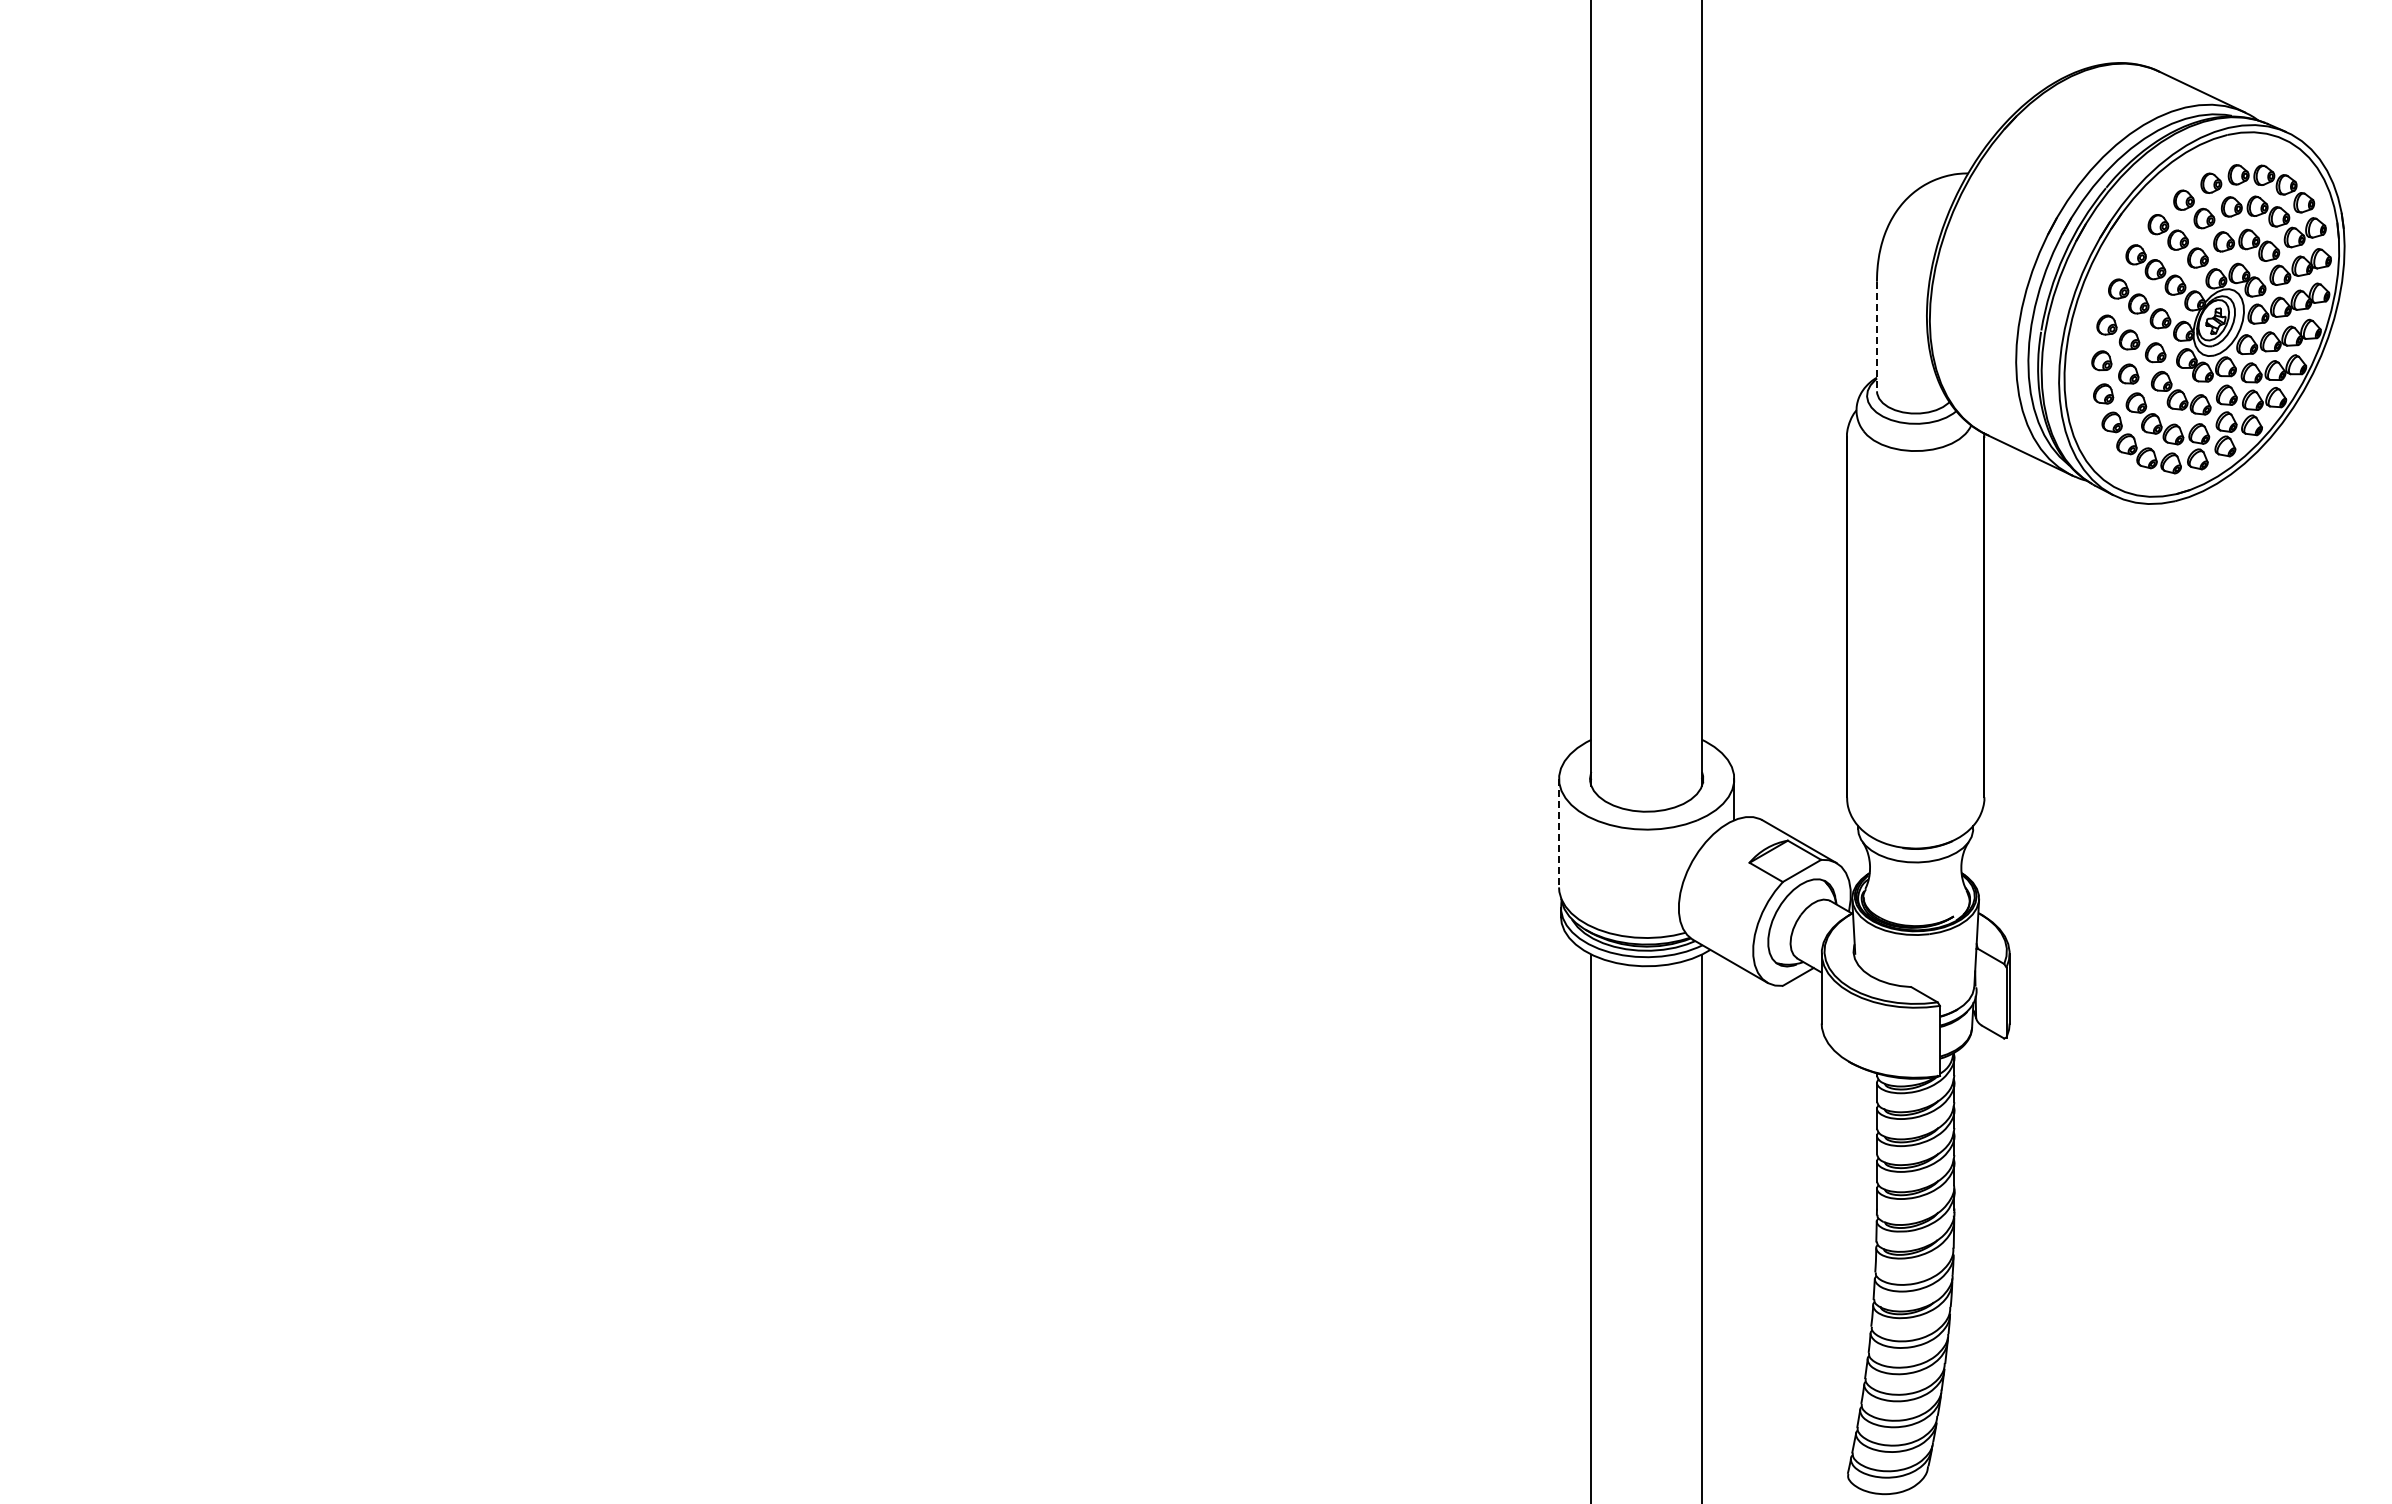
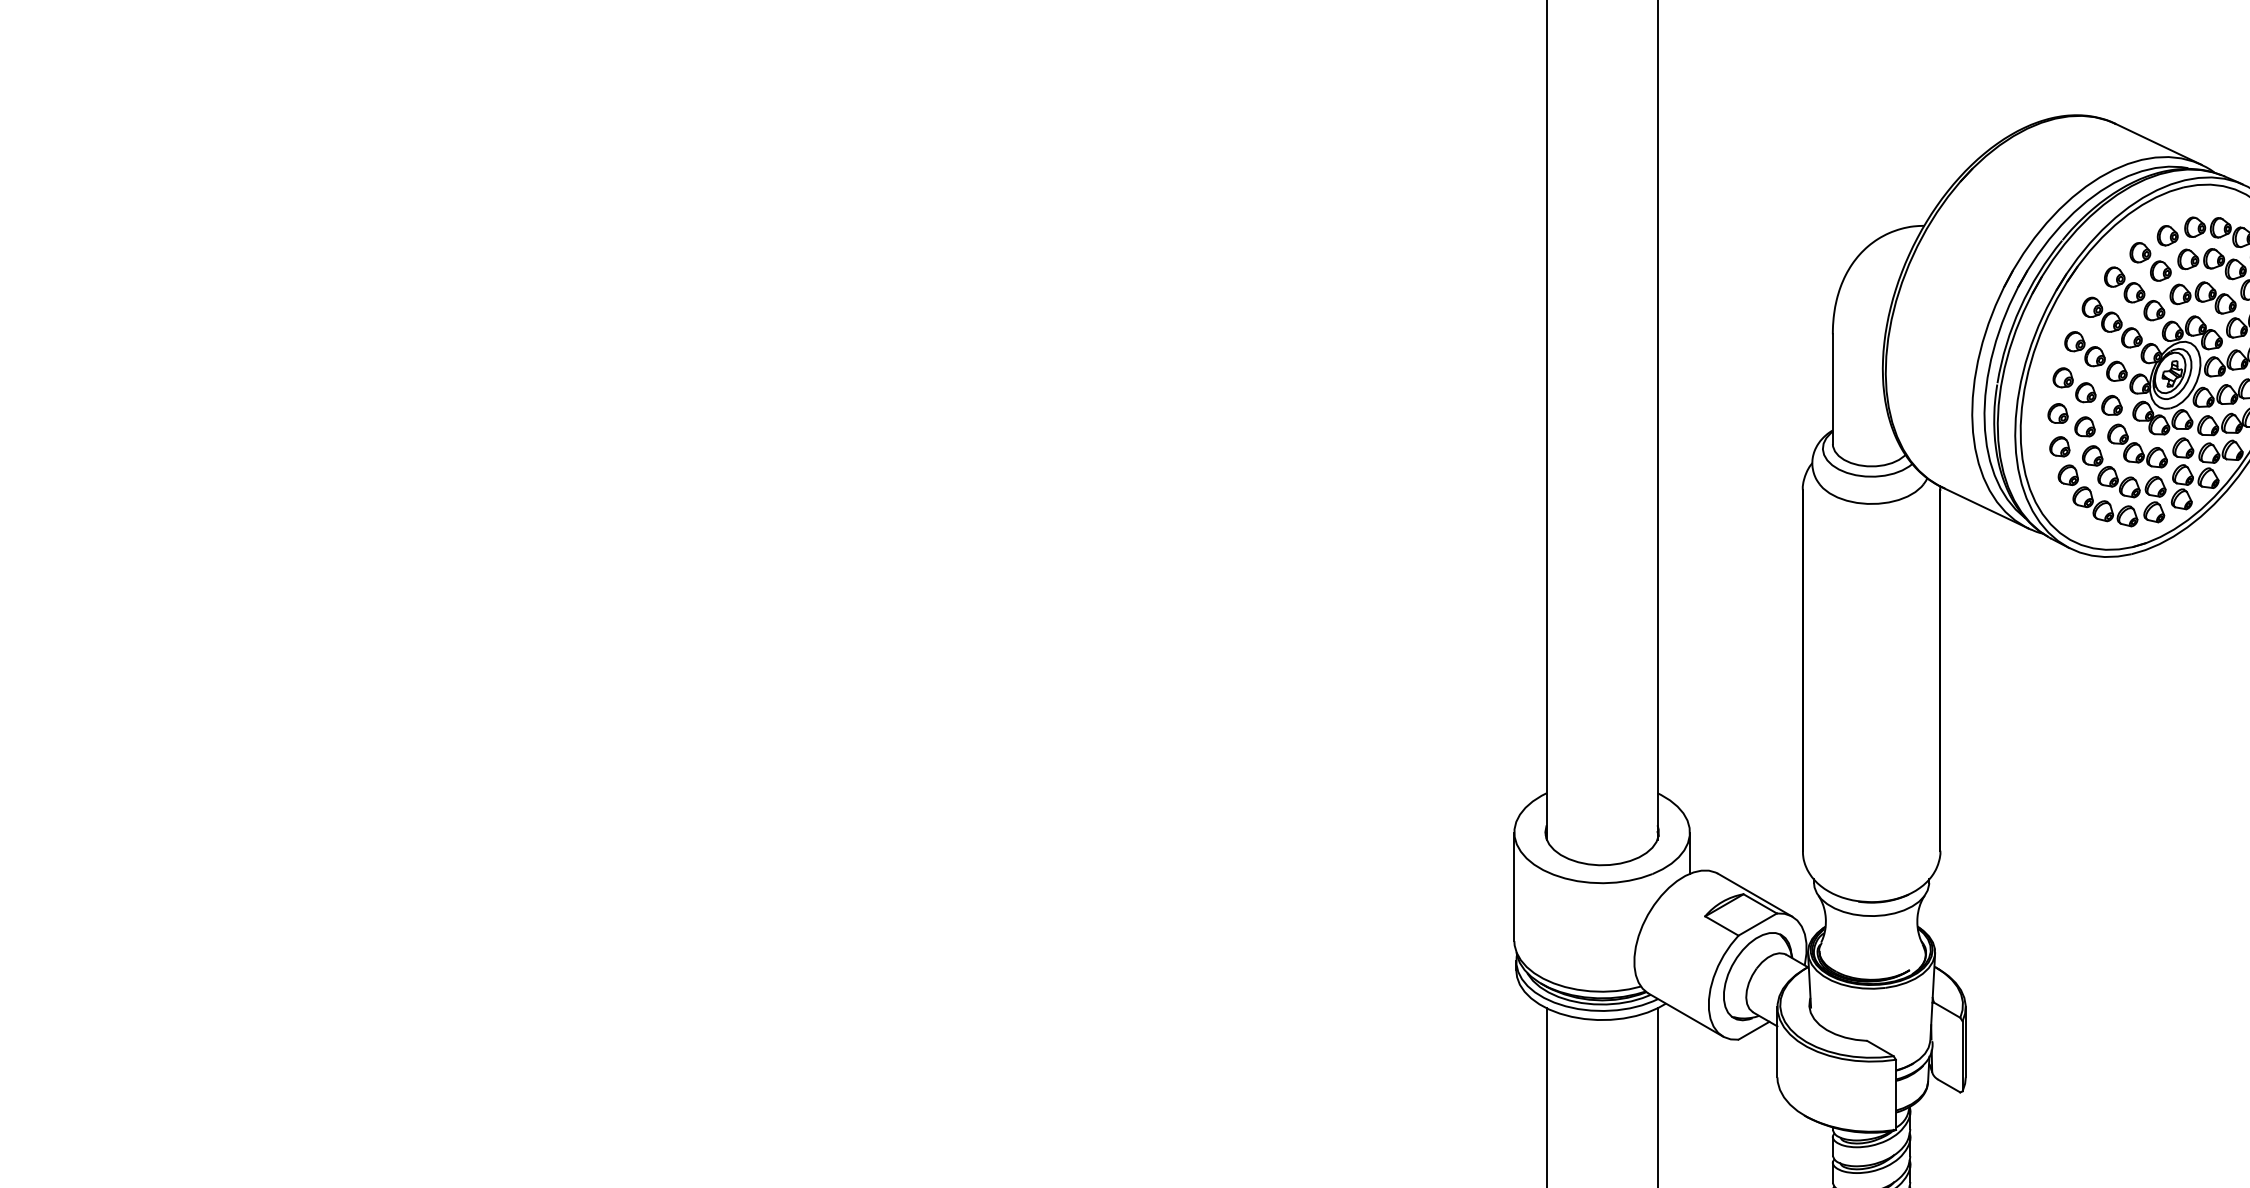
line: (1876, 336) -> (1832, 389), dashed -> solid
line: (1559, 833) -> (1514, 887), dashed -> solid

